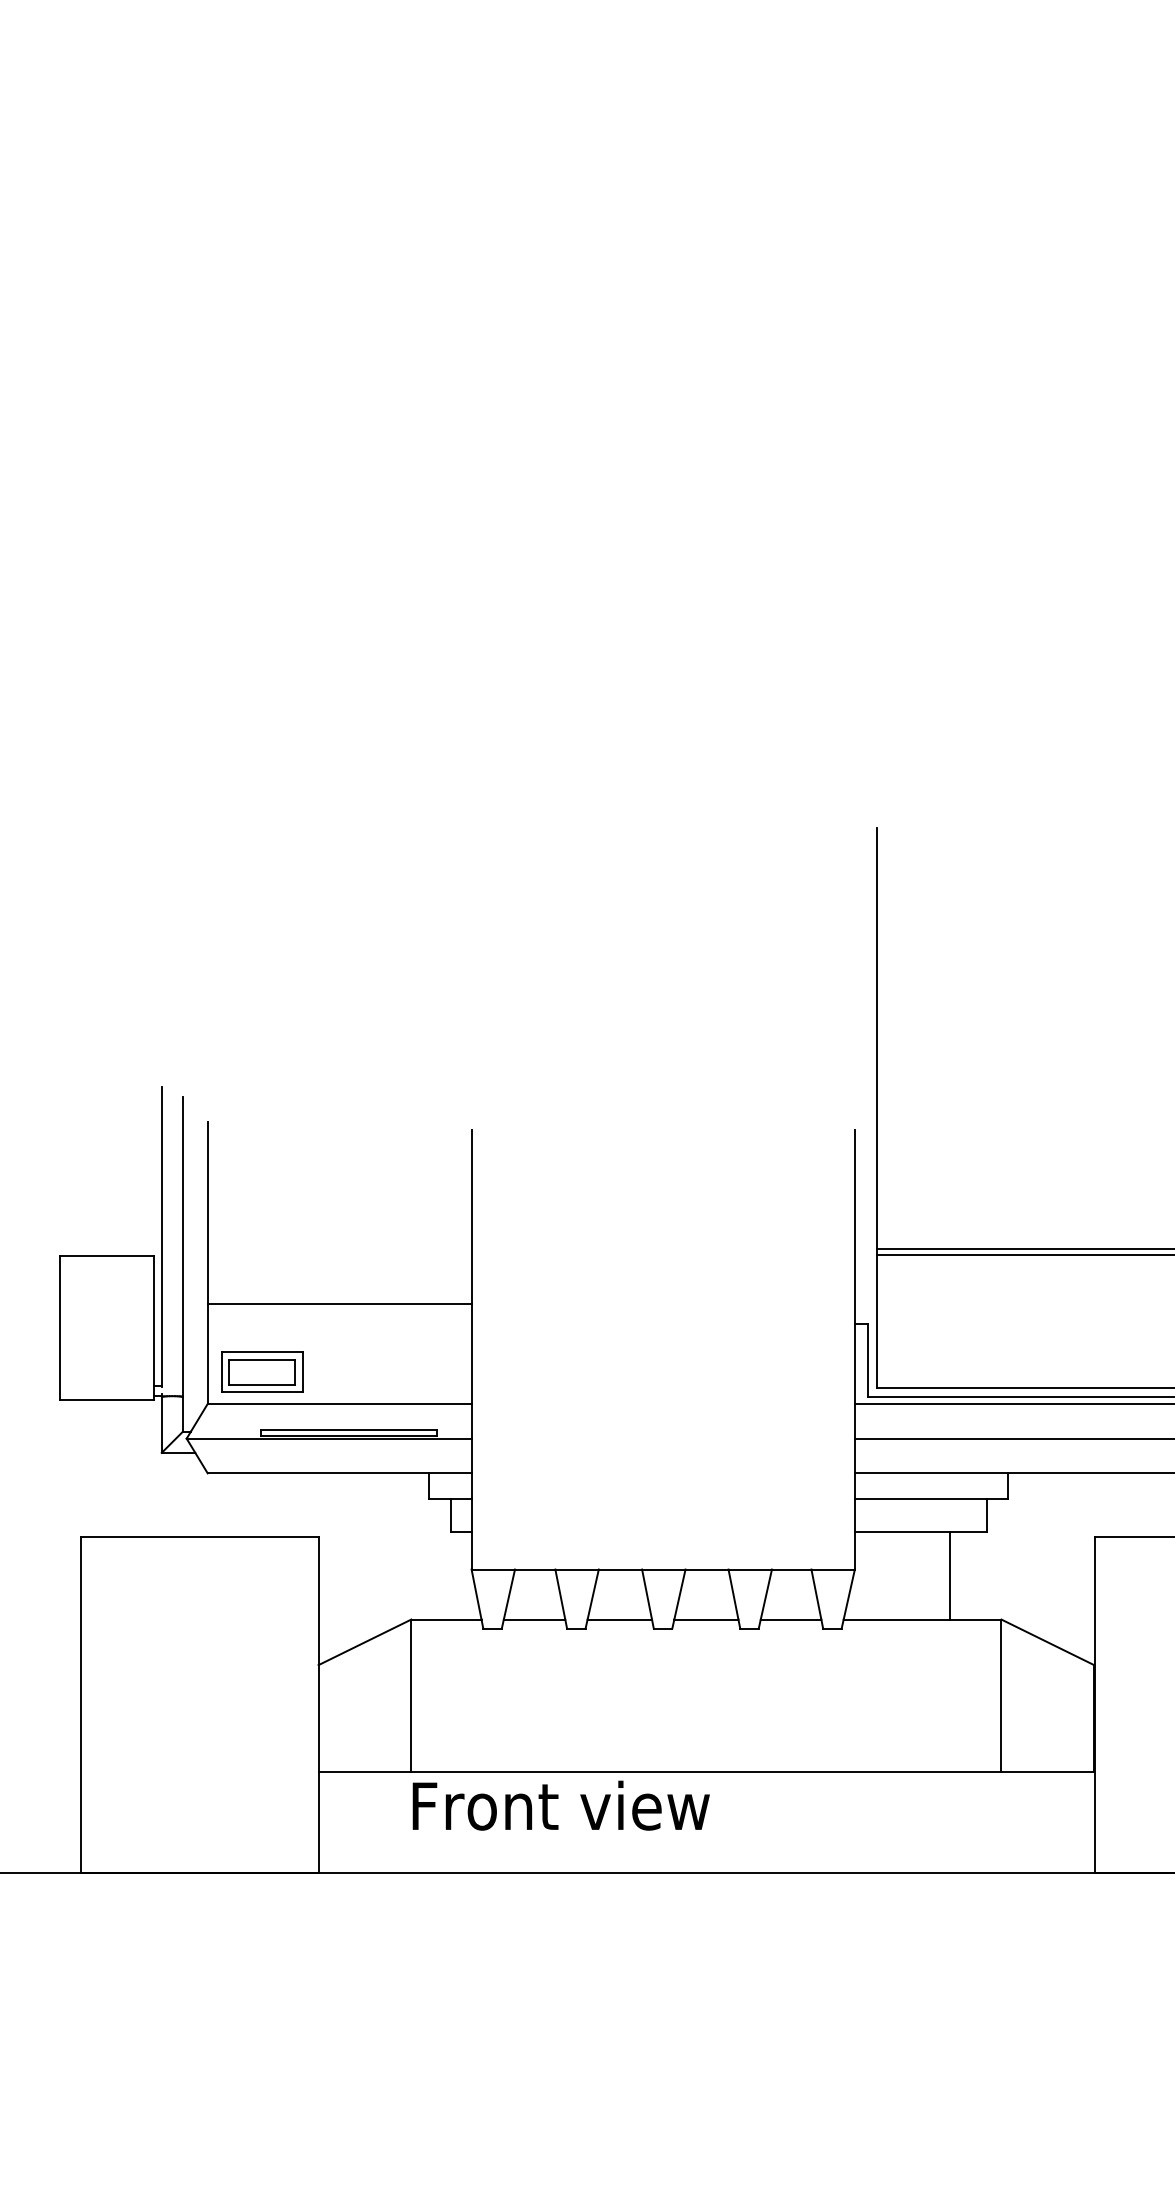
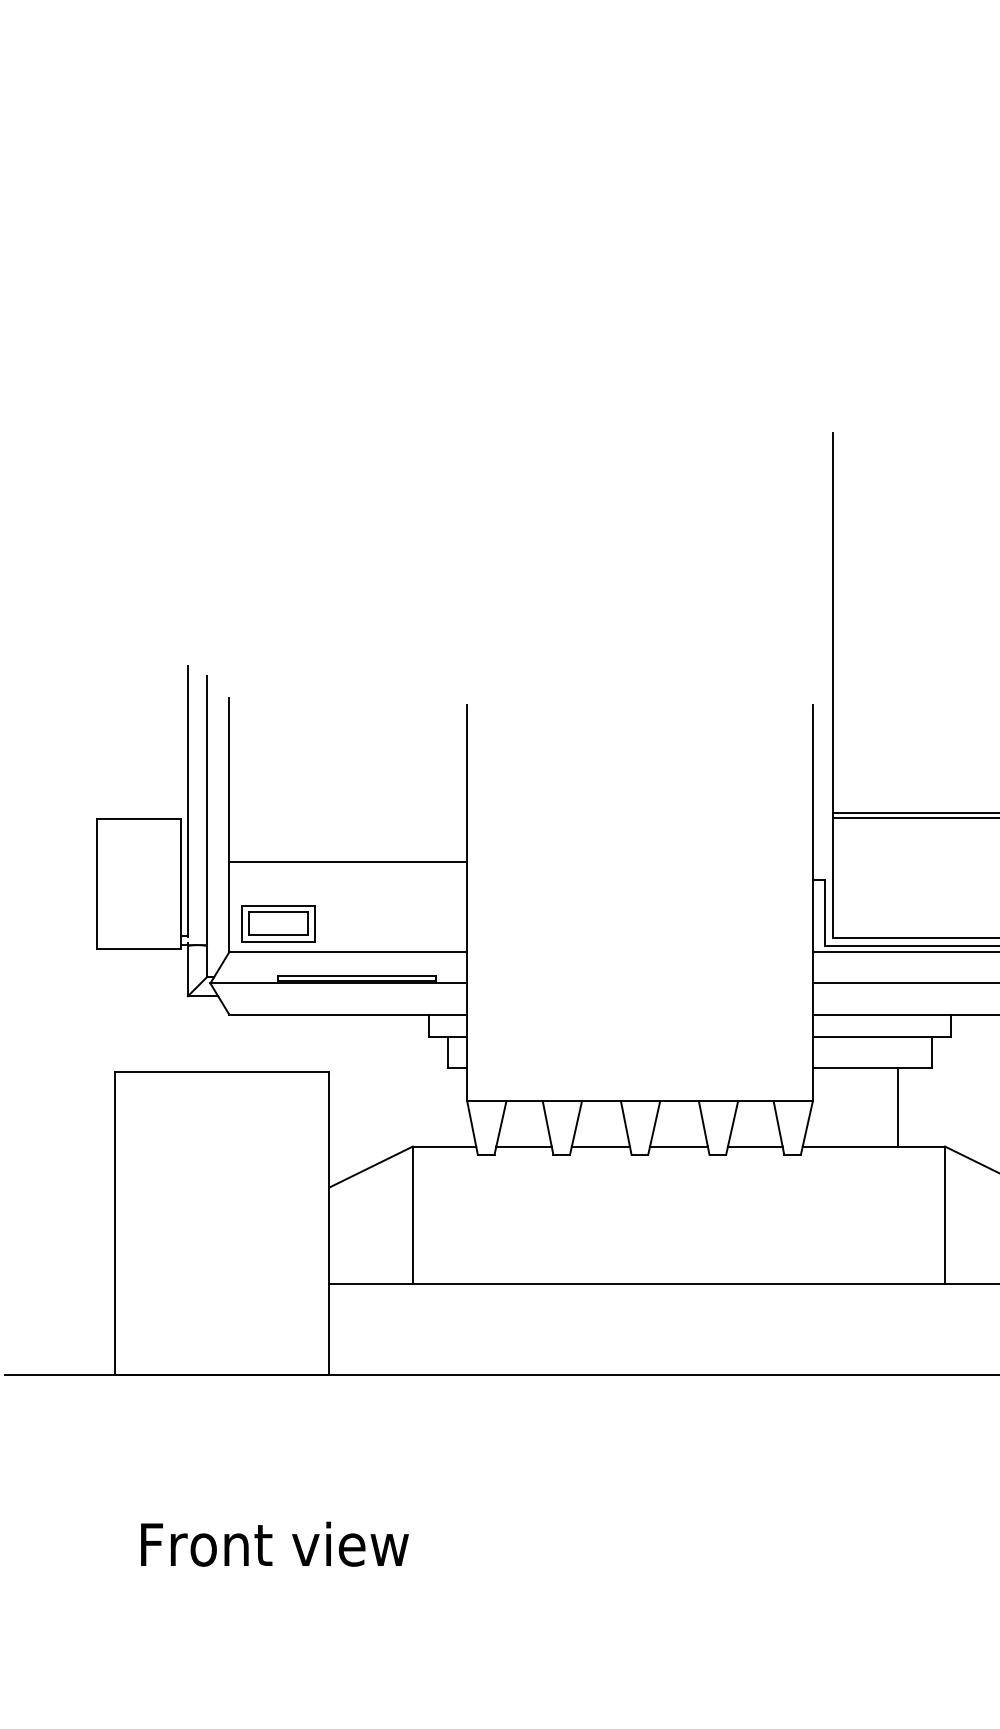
text: (560, 1805) -> (274, 1544), moved

